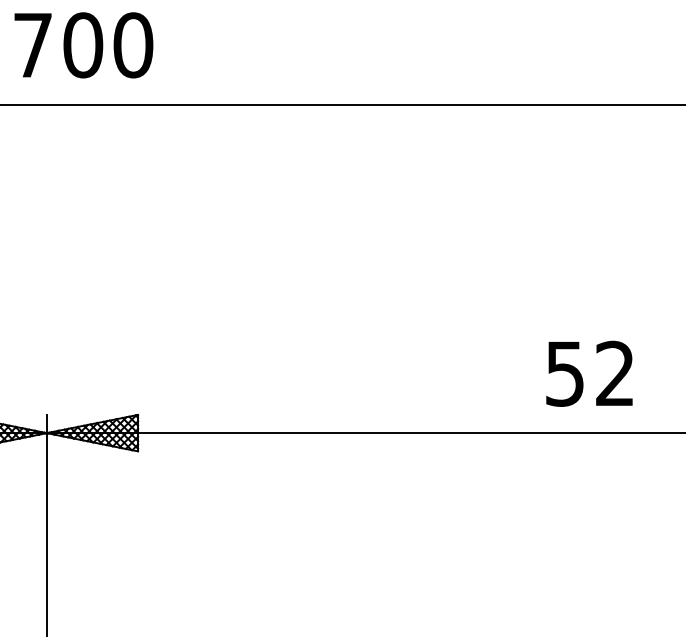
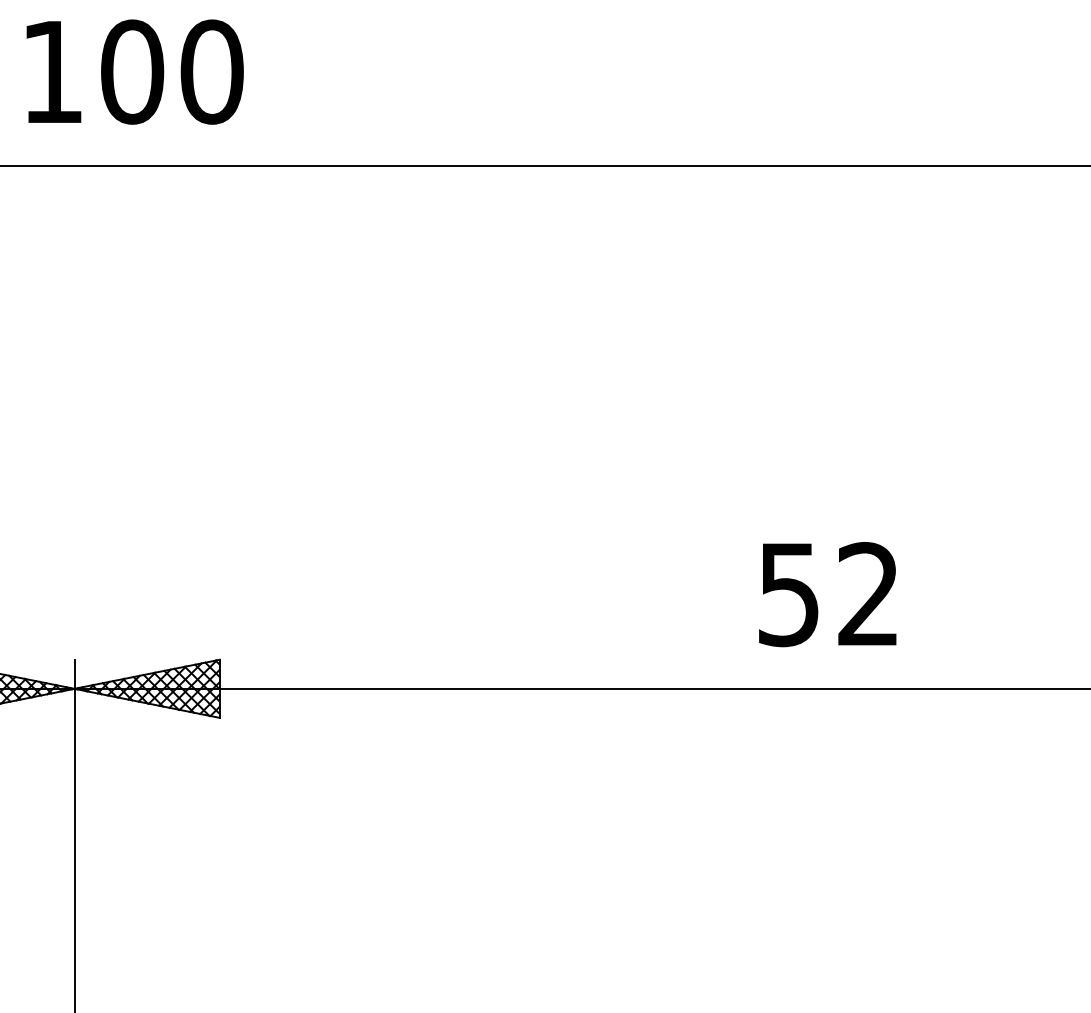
text: (32, 45) -> (51, 72), 700 -> 100
text: (589, 373) -> (827, 593), moved

